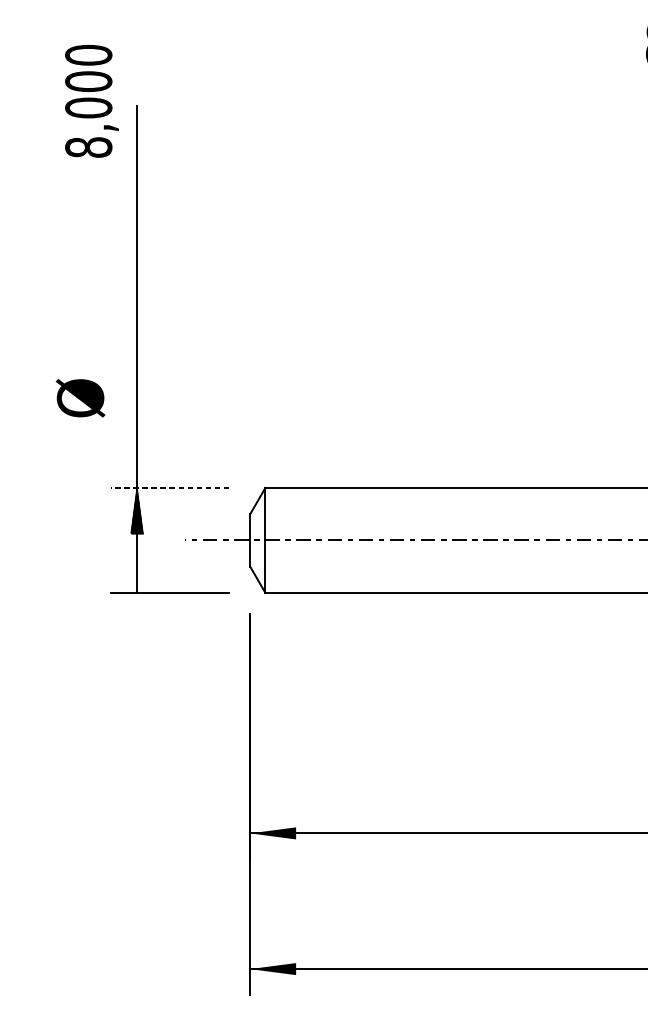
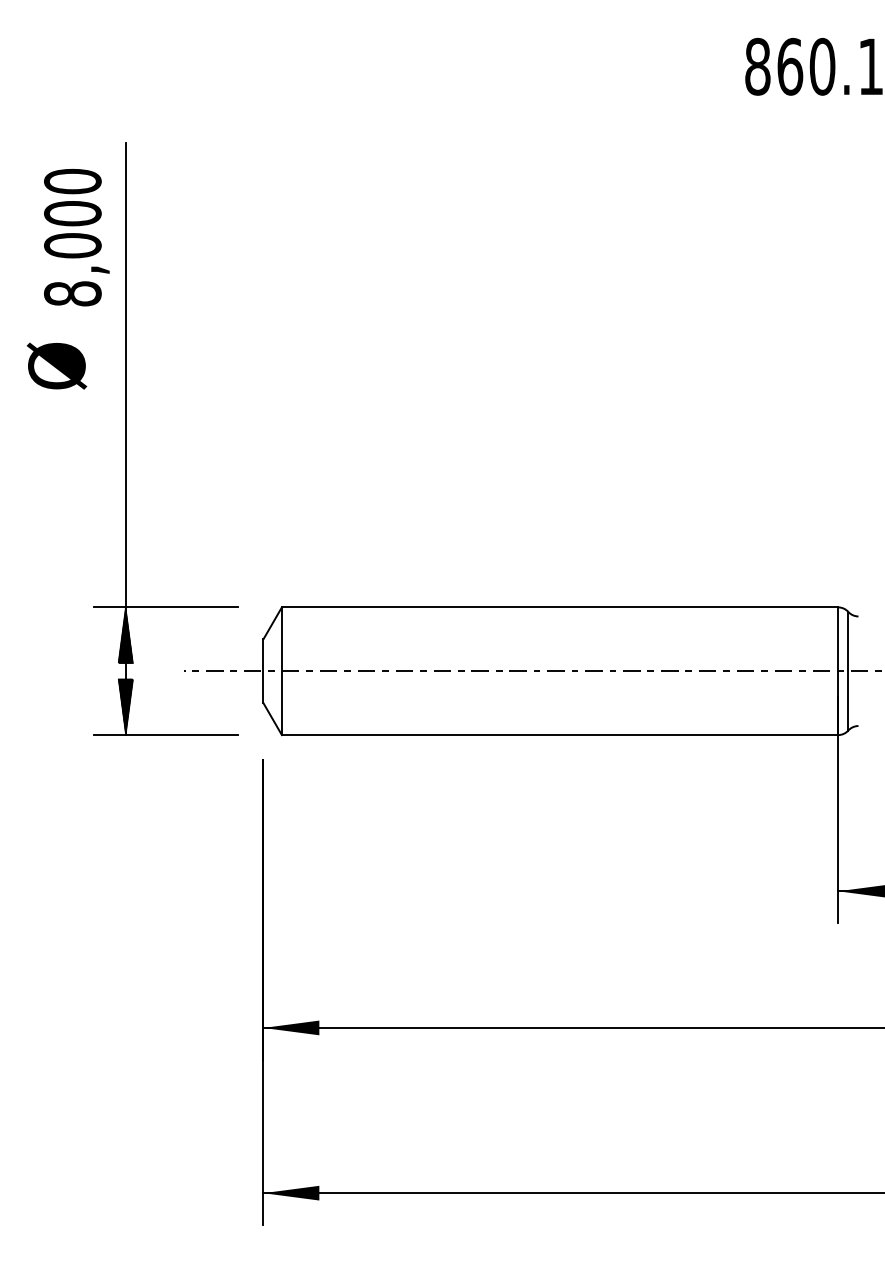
text: (91, 101) -> (76, 237), moved
text: (80, 397) -> (56, 365), moved
line: (169, 488) -> (165, 607), dashed -> solid
hatch: (136, 569) -> (125, 706), added

